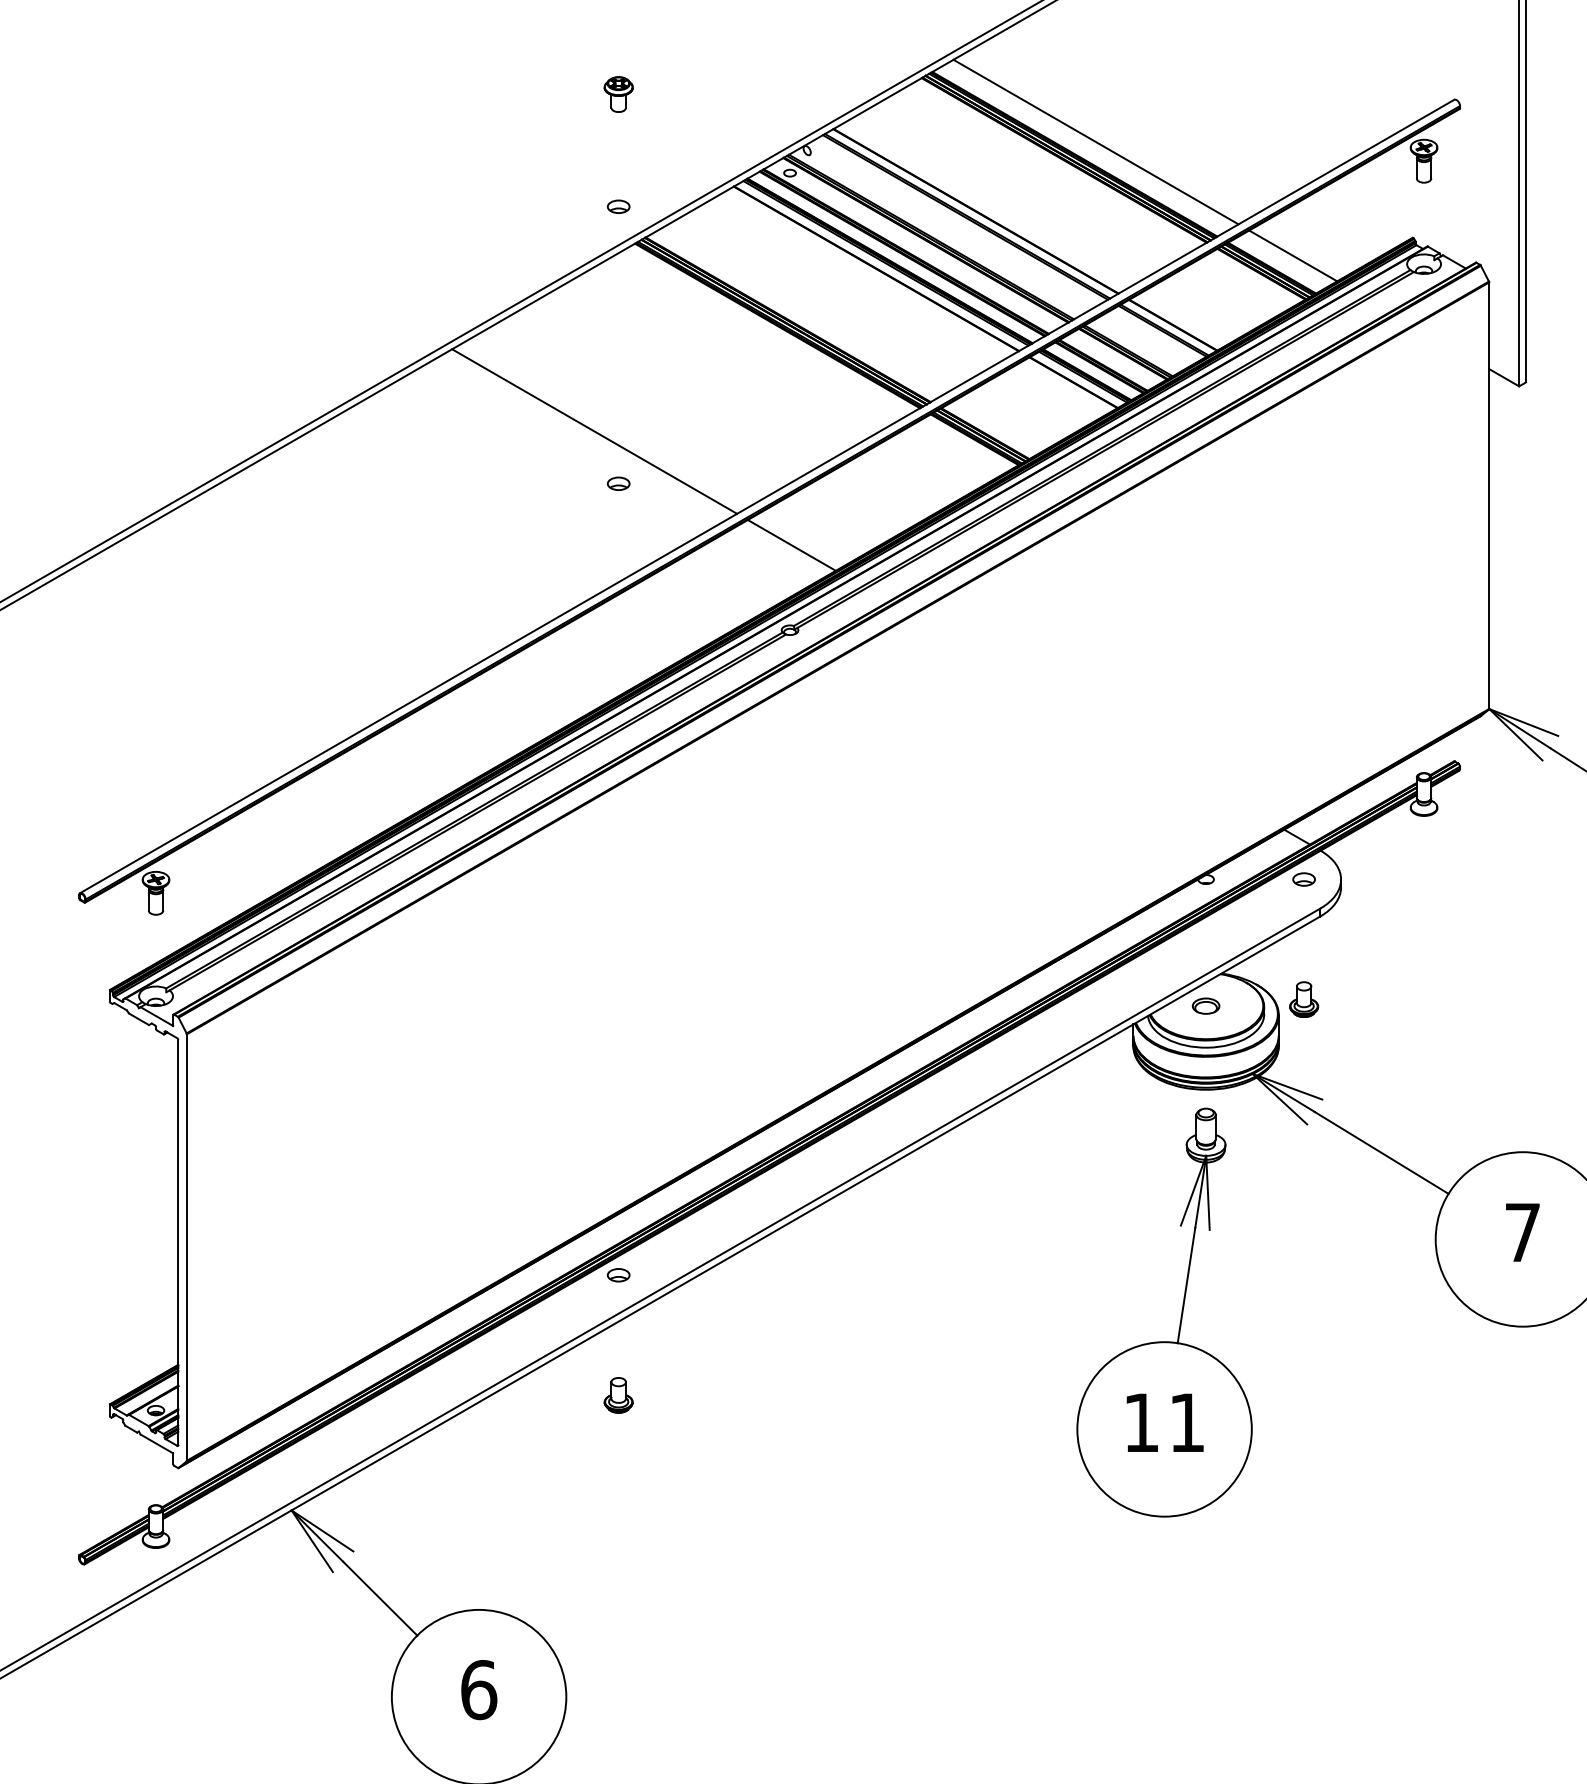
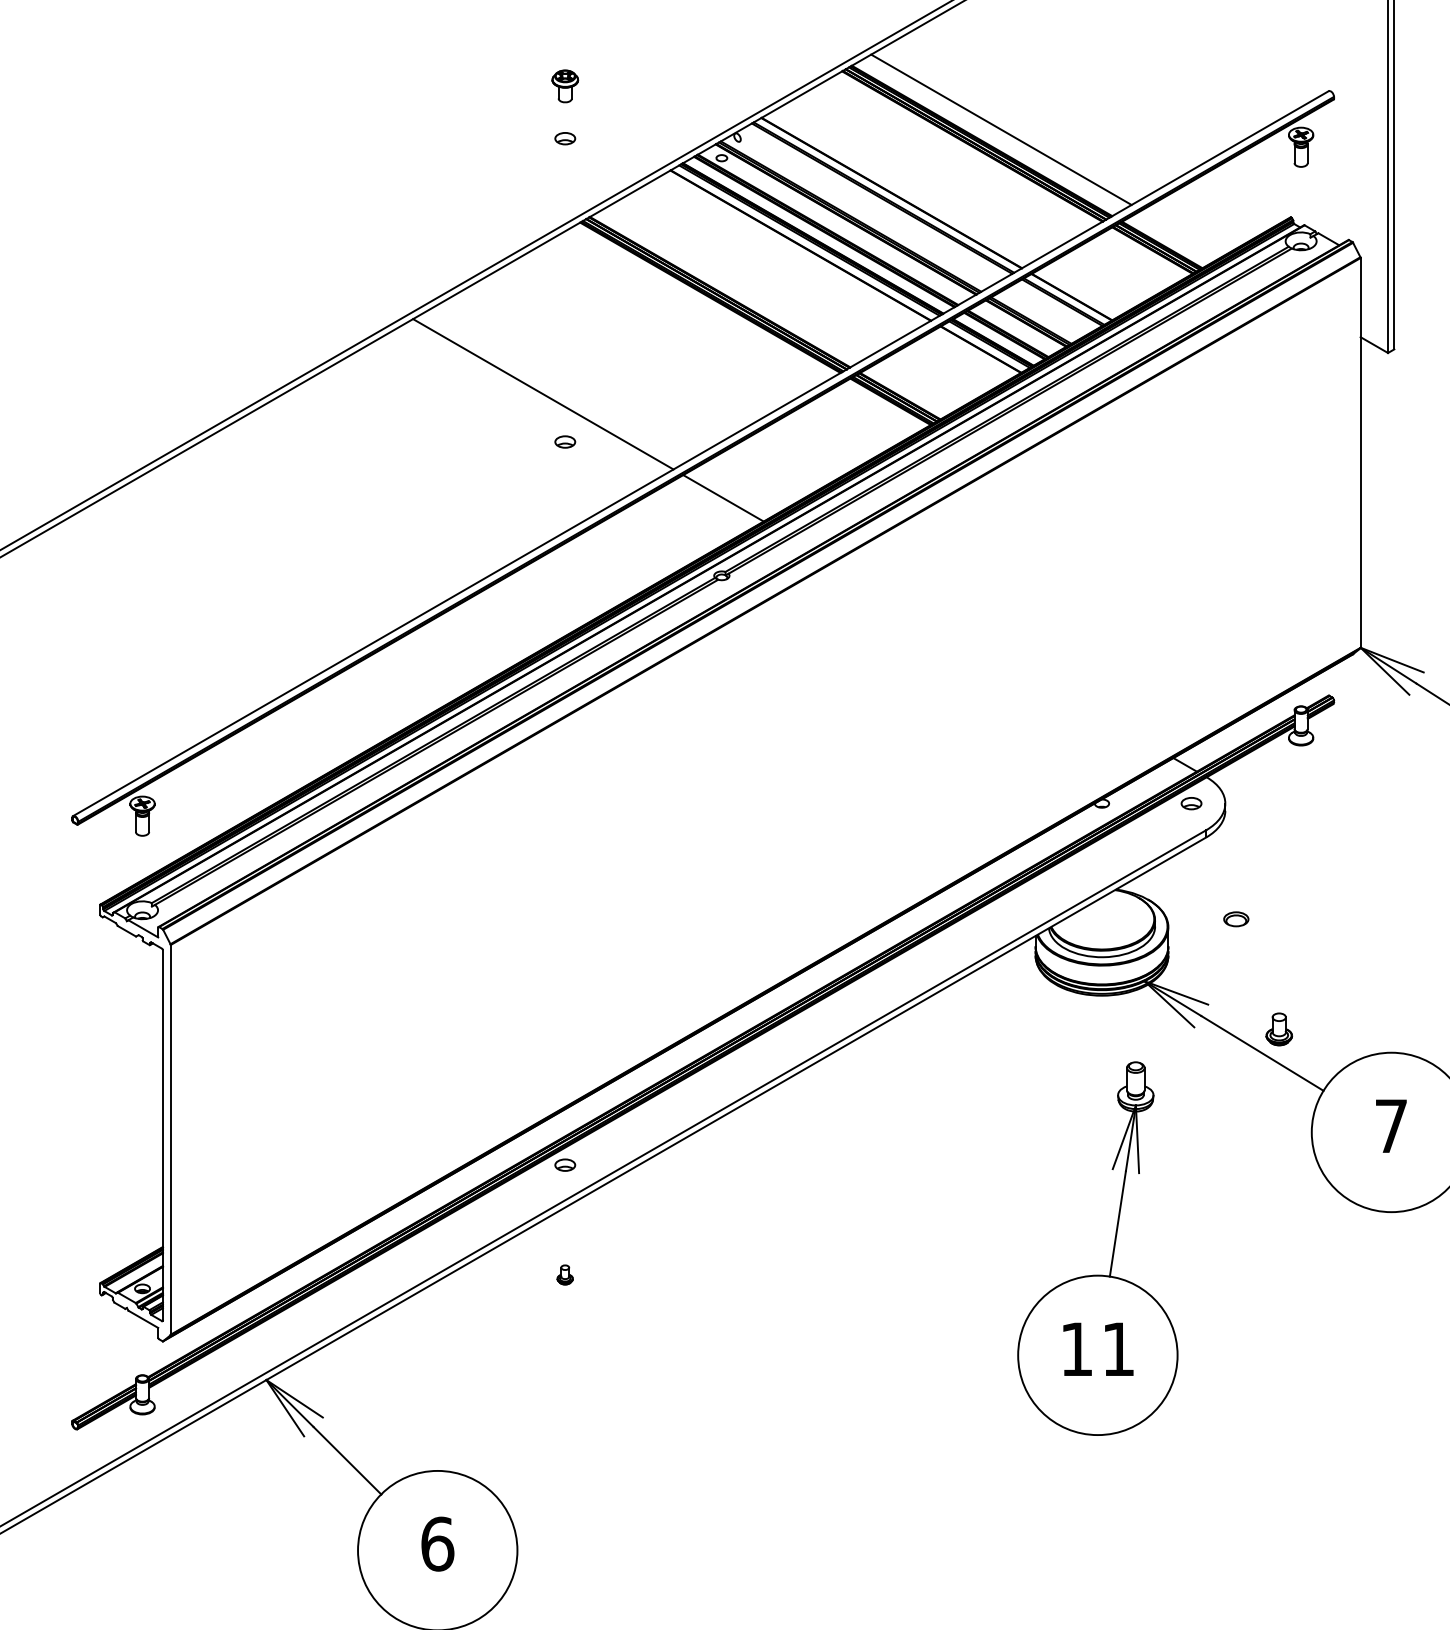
part: (618, 206) -> (565, 138), moved
line: (1293, 255) -> (1181, 233), removed
part: (1304, 999) -> (1279, 1029), moved
part: (1205, 1005) -> (1235, 918), moved
part: (1180, 1316) -> (1112, 1252), moved
part: (618, 1395) -> (565, 1275), size x0.6

